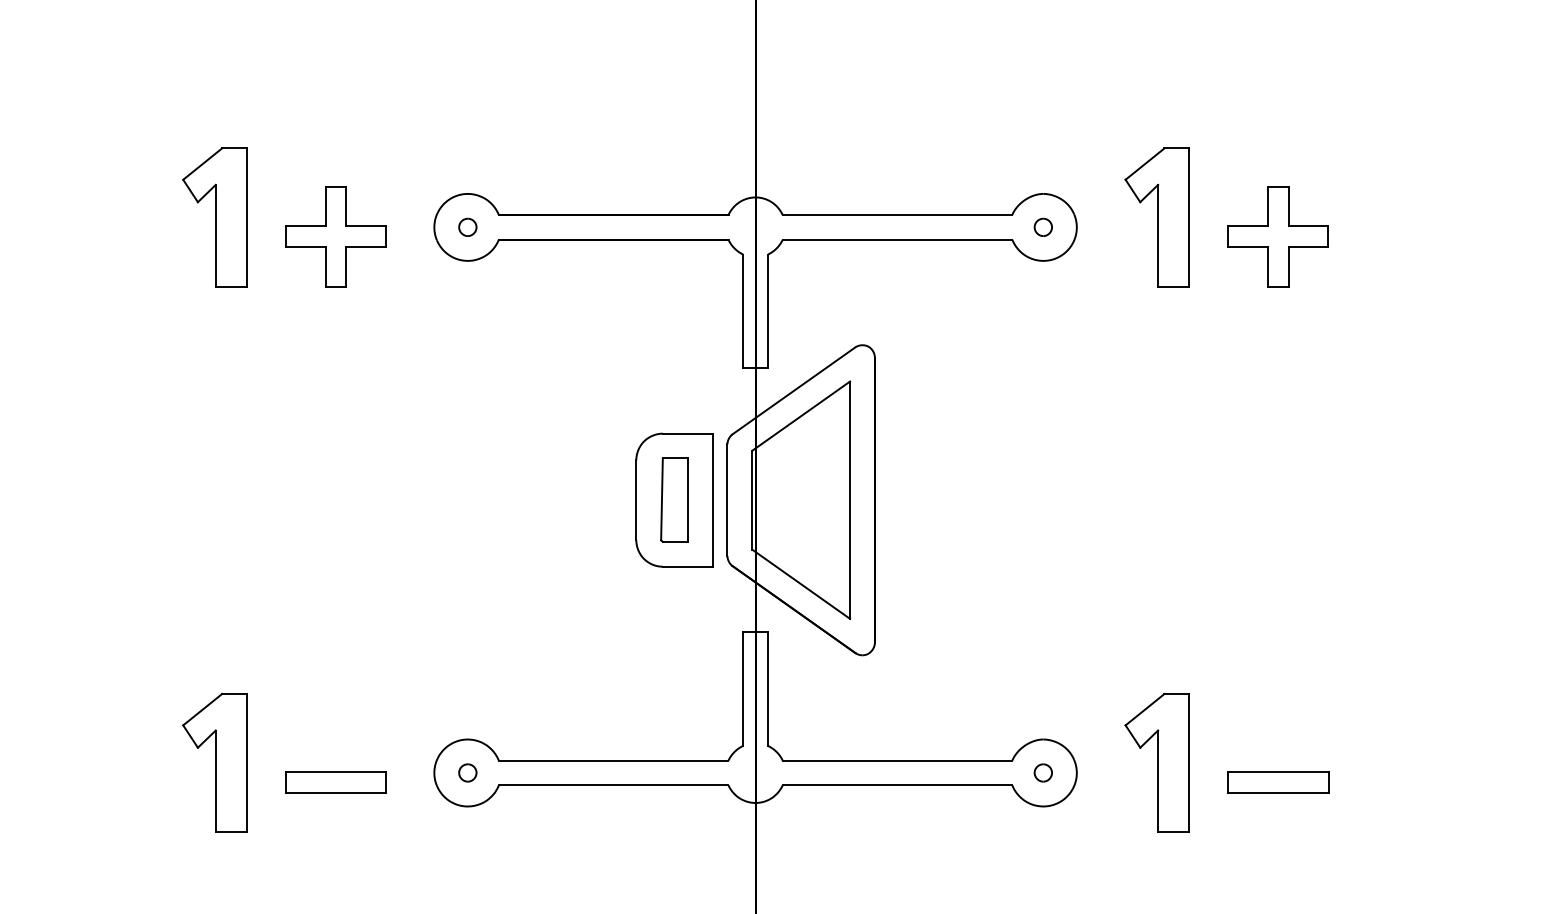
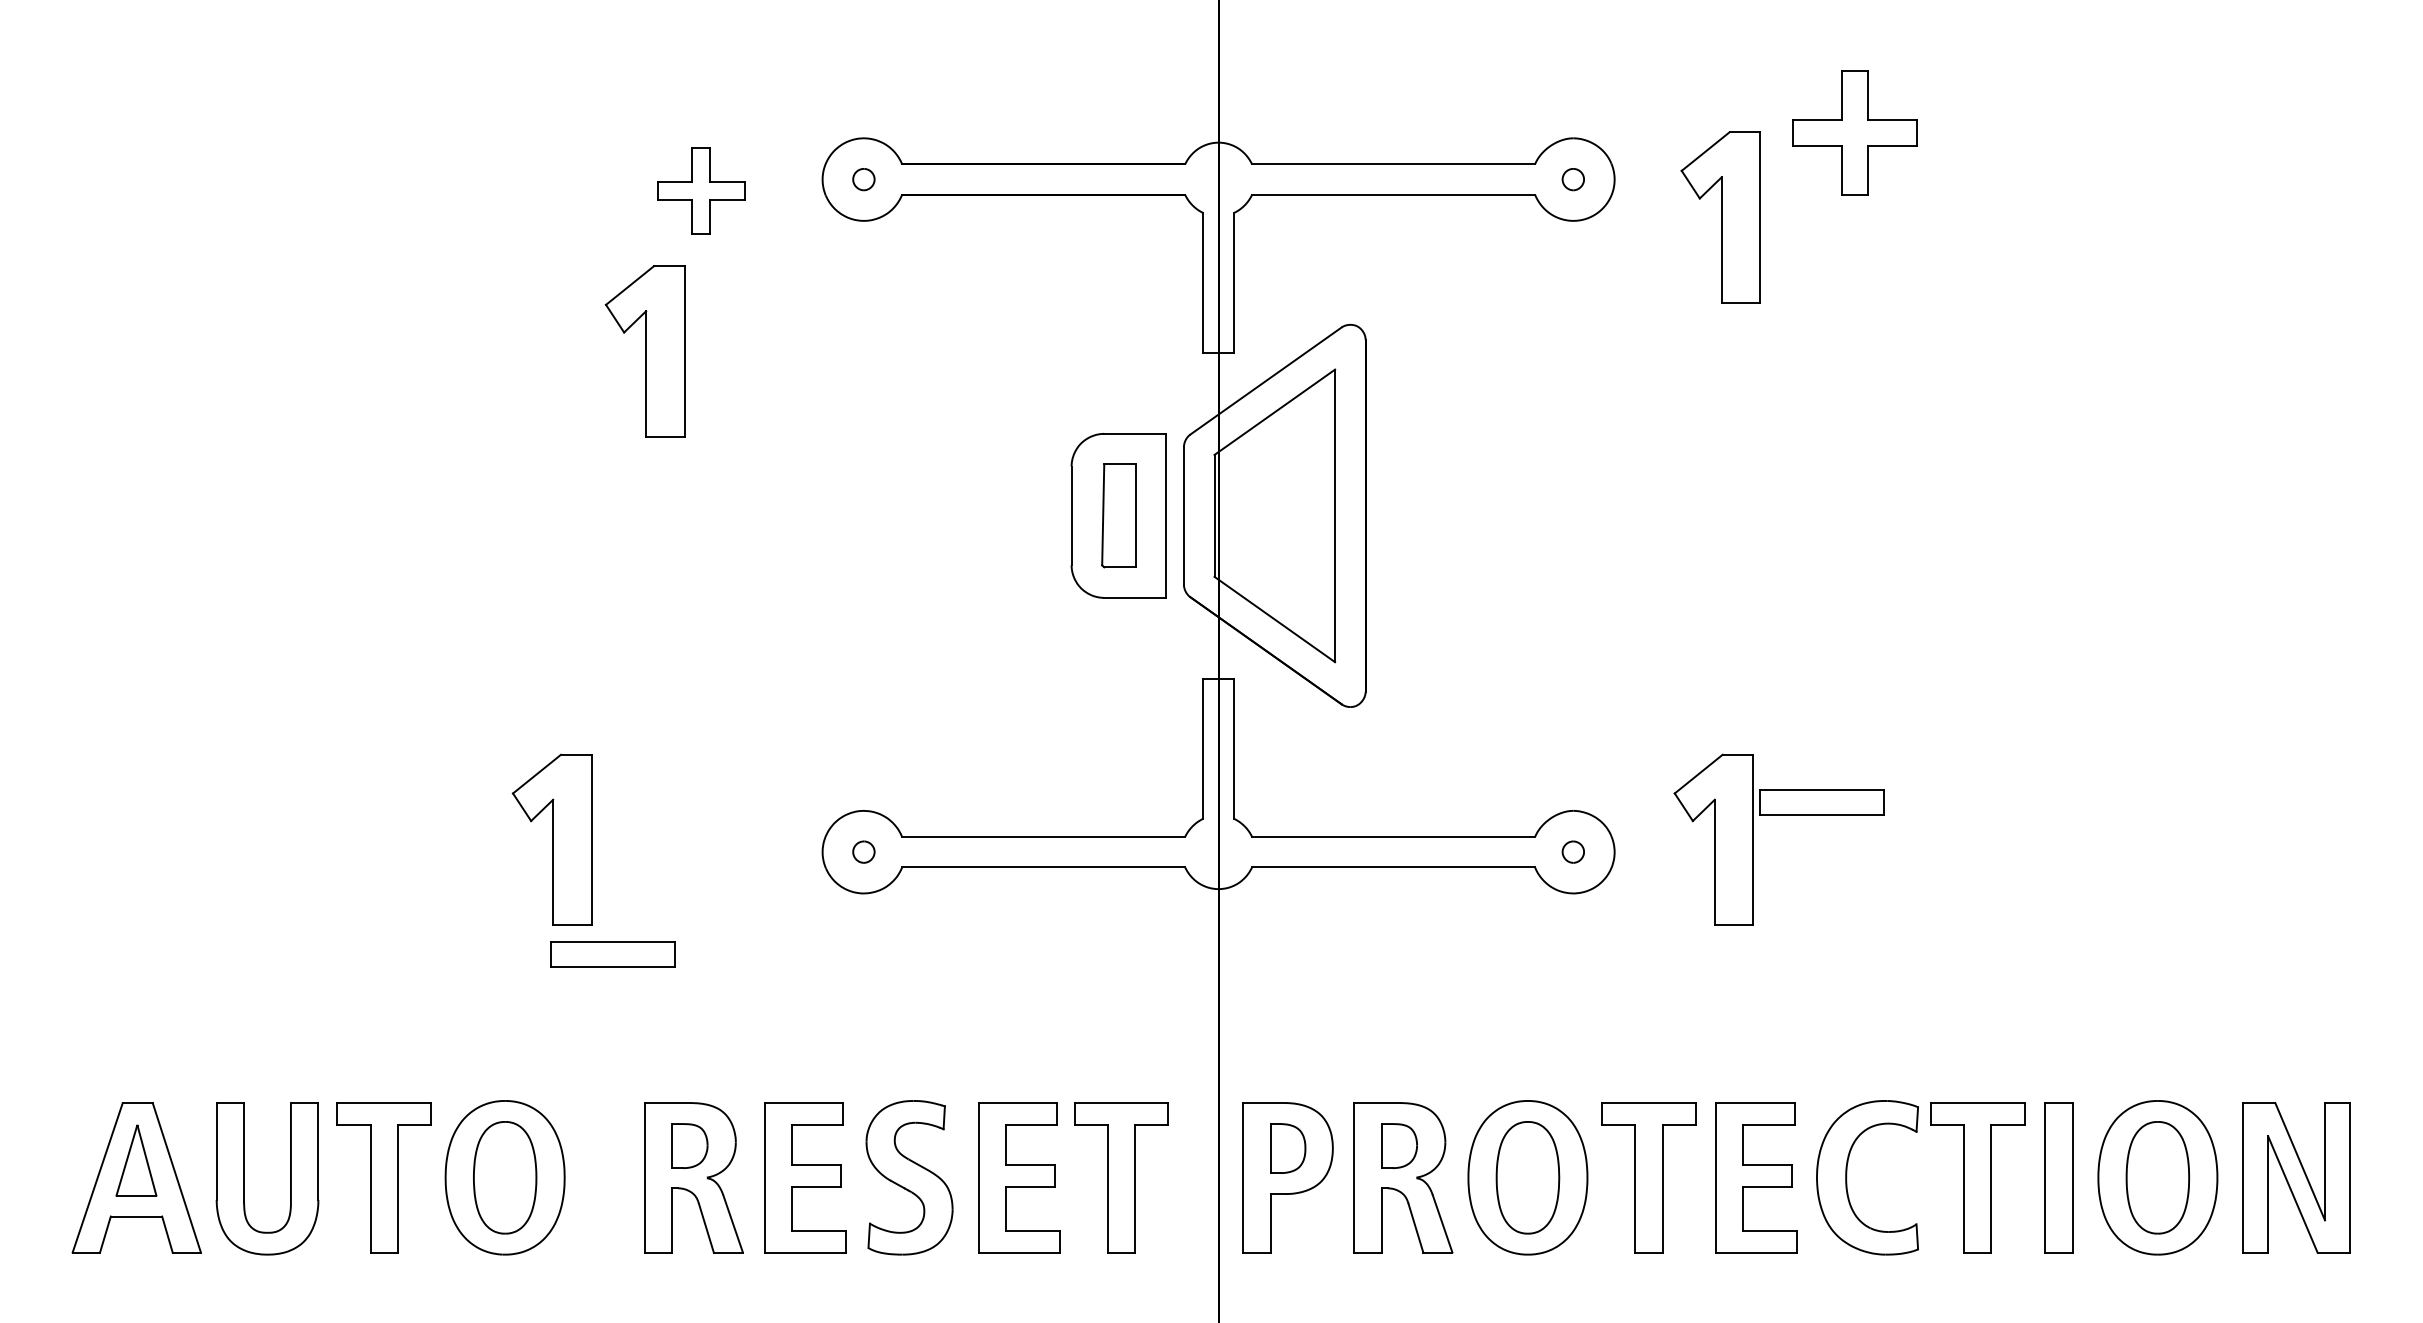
part: (214, 217) -> (644, 351), moved
part: (1157, 217) -> (1720, 217), moved
part: (335, 236) -> (700, 190), size x0.7
part: (1277, 236) -> (1854, 132), moved
part: (335, 782) -> (612, 954), moved
part: (1277, 782) -> (1821, 802), moved

